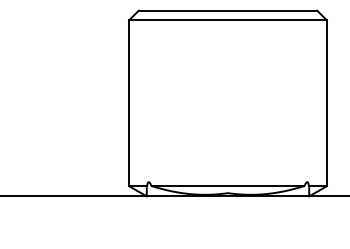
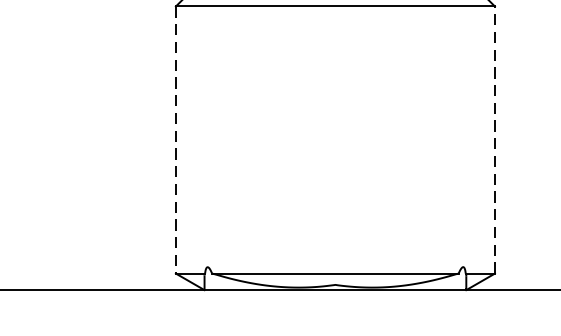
line: (129, 103) -> (176, 140), solid -> dashed
line: (326, 103) -> (494, 140), solid -> dashed

